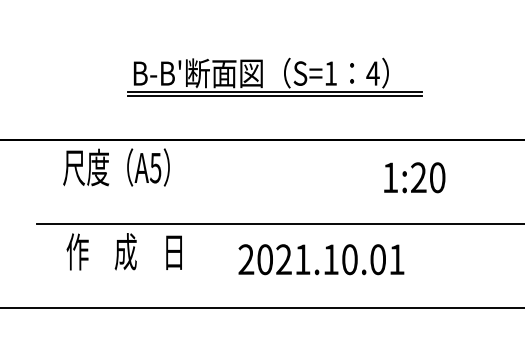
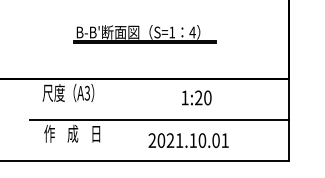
part: (273, 77) -> (144, 34), moved
text: (155, 166) -> (87, 92), A5 -> A3
text: (414, 176) -> (196, 97), moved
text: (321, 259) -> (188, 140), moved

